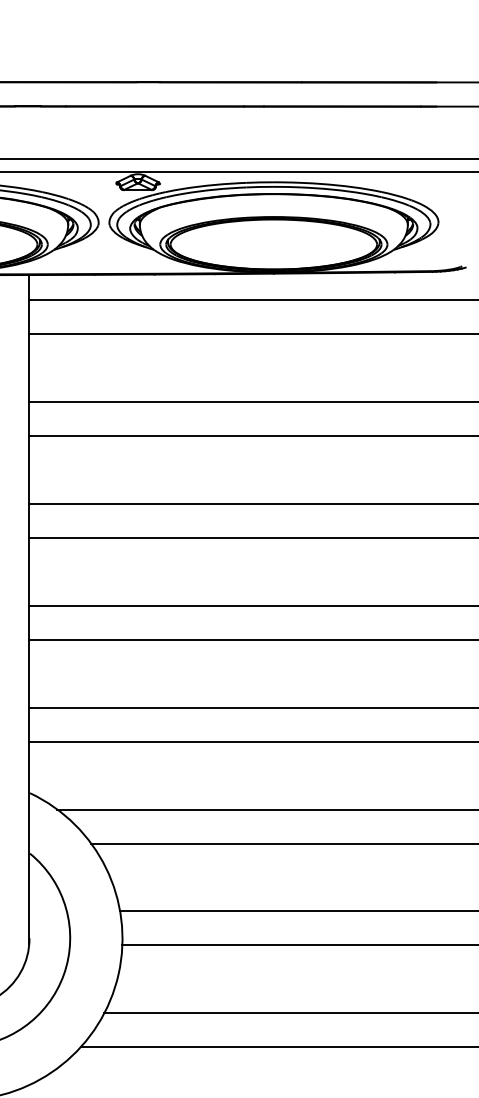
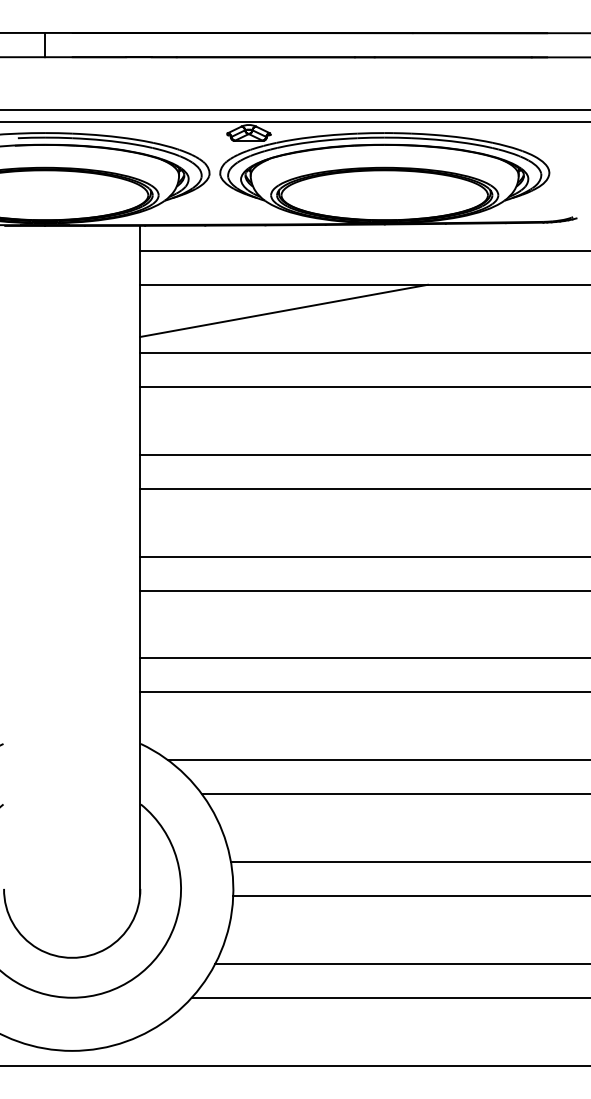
line: (172, 359) -> (283, 310), added

